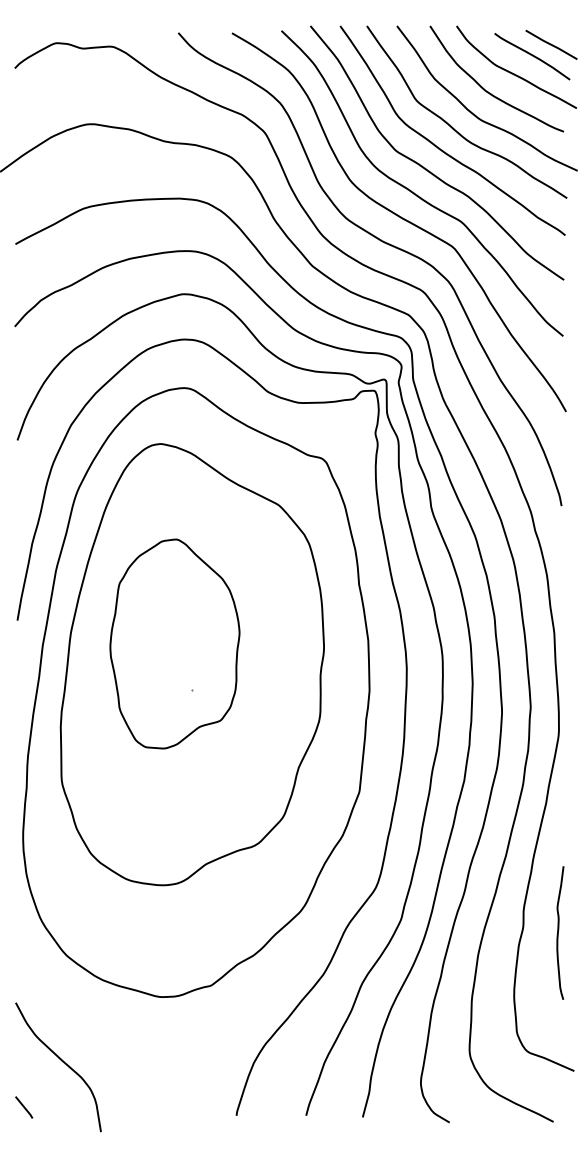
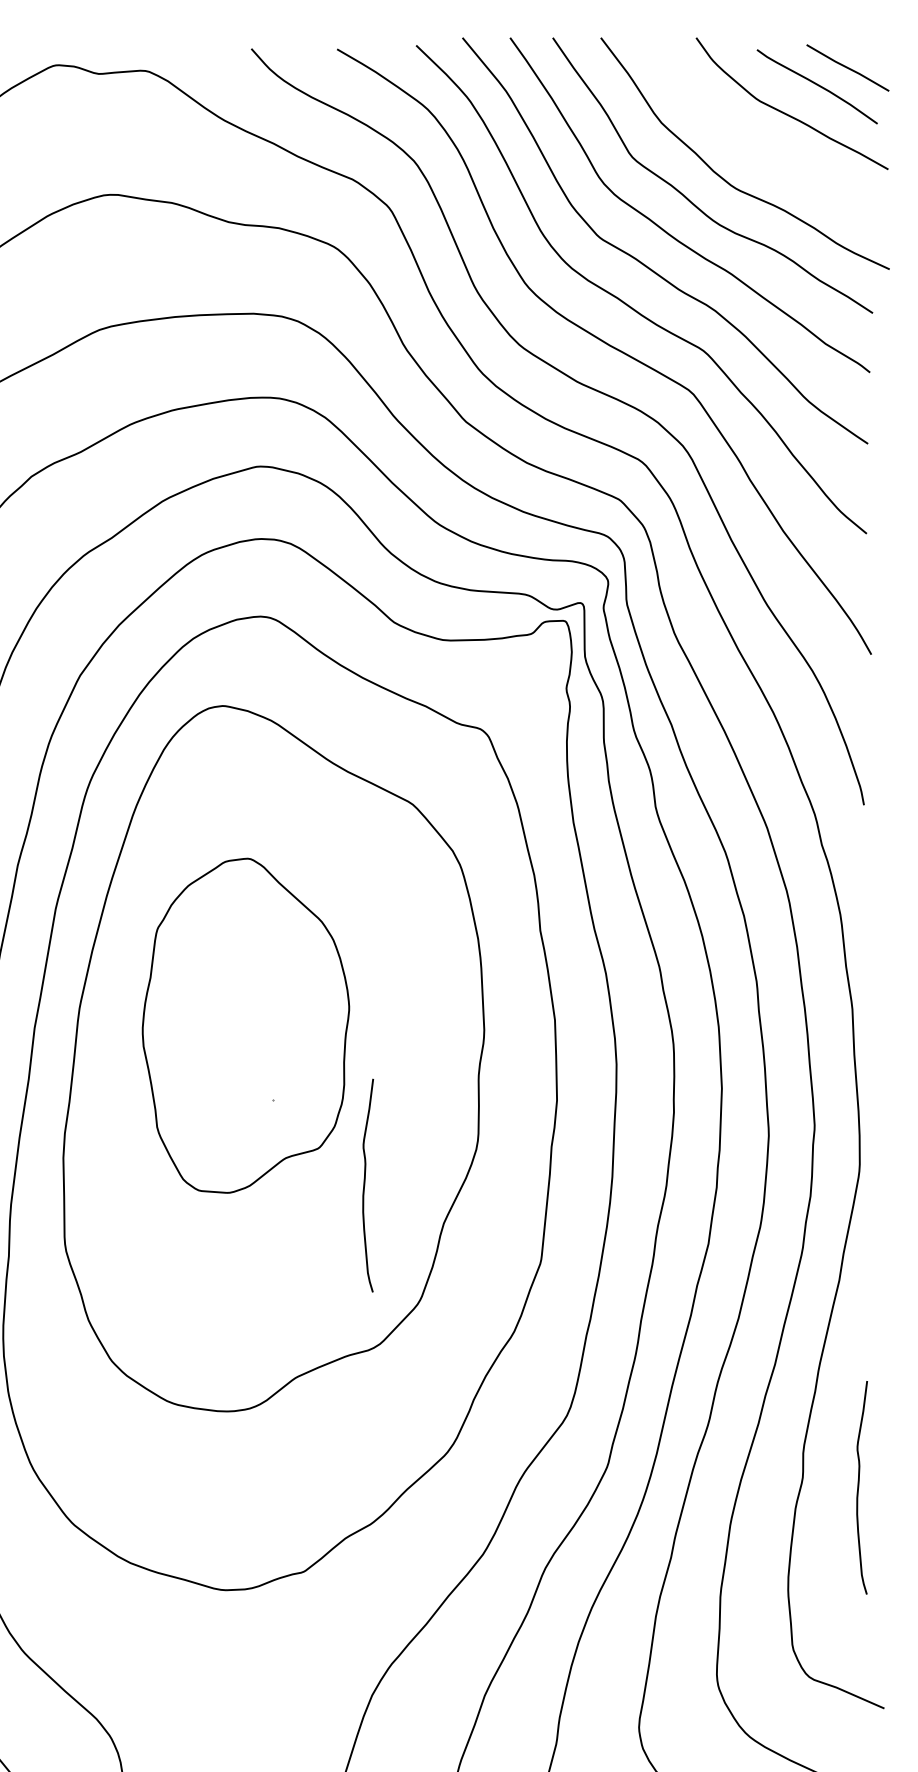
curve: (490, 92) -> (750, 144), removed
curve: (249, 743) -> (365, 1184), added

